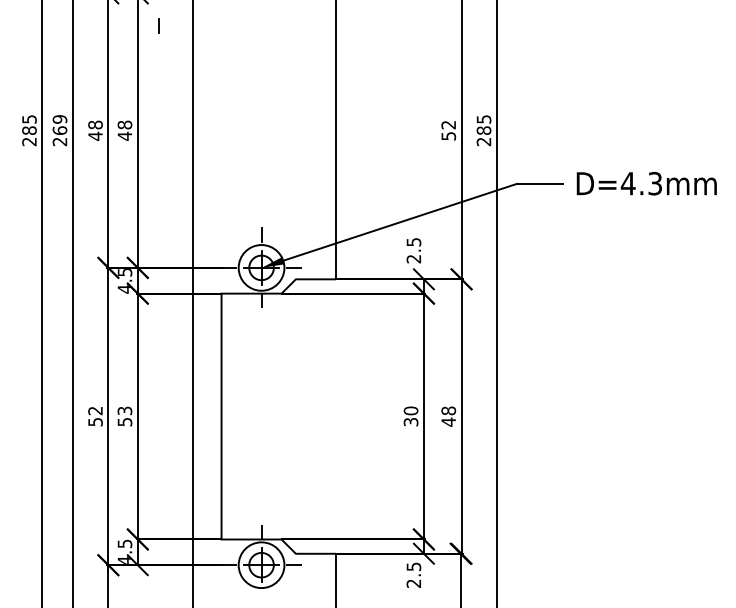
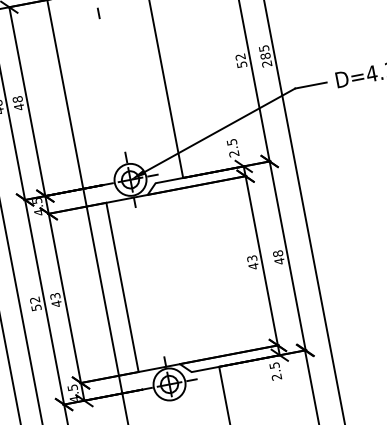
line: (158, 25) -> (98, 13), moved
text: (410, 416) -> (252, 262), 30 -> 43
text: (124, 421) -> (56, 303), 53 -> 43

